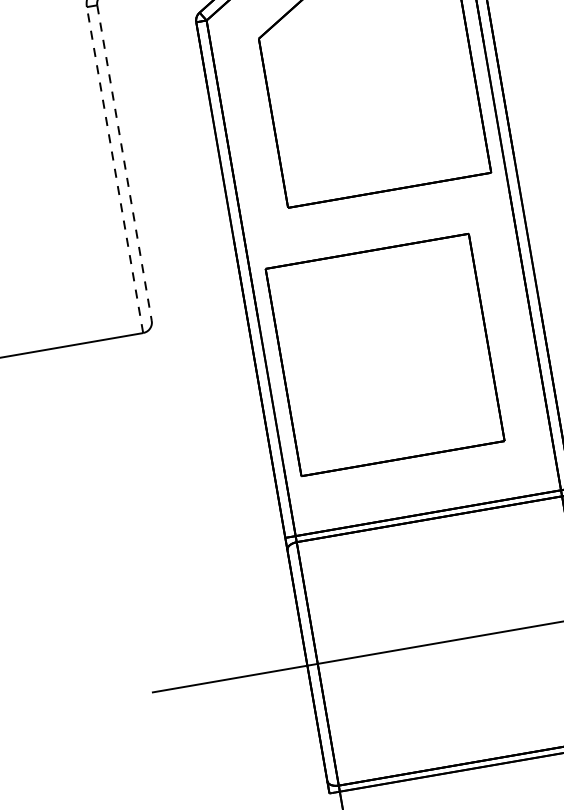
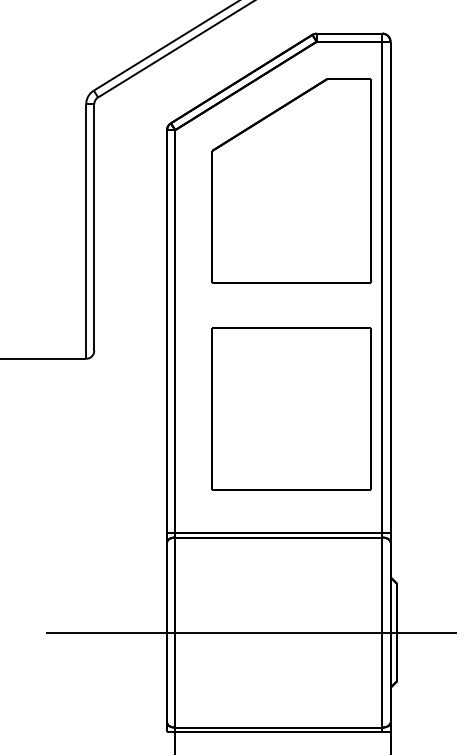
line: (125, 164) -> (94, 228), dashed -> solid
line: (115, 169) -> (86, 231), dashed -> solid
part: (384, 354) -> (291, 408), moved

